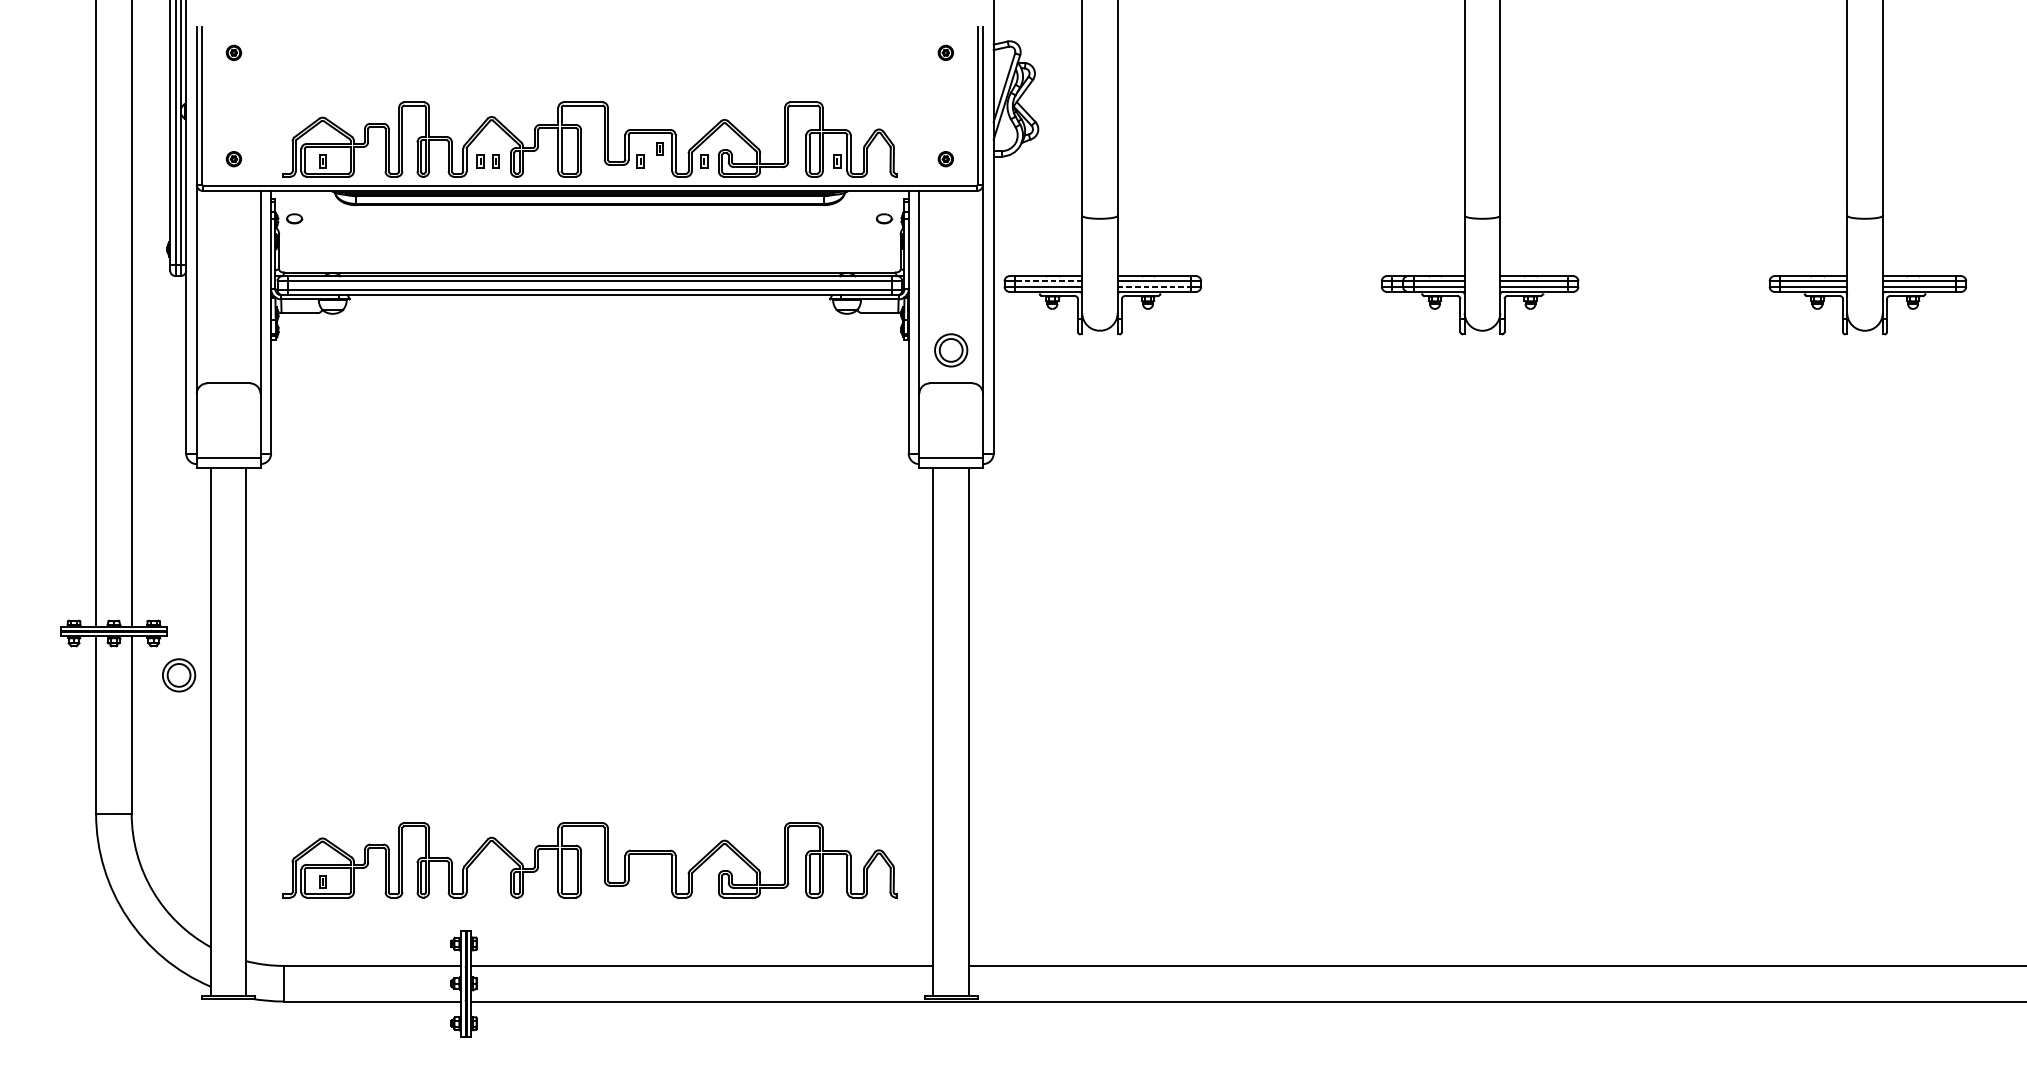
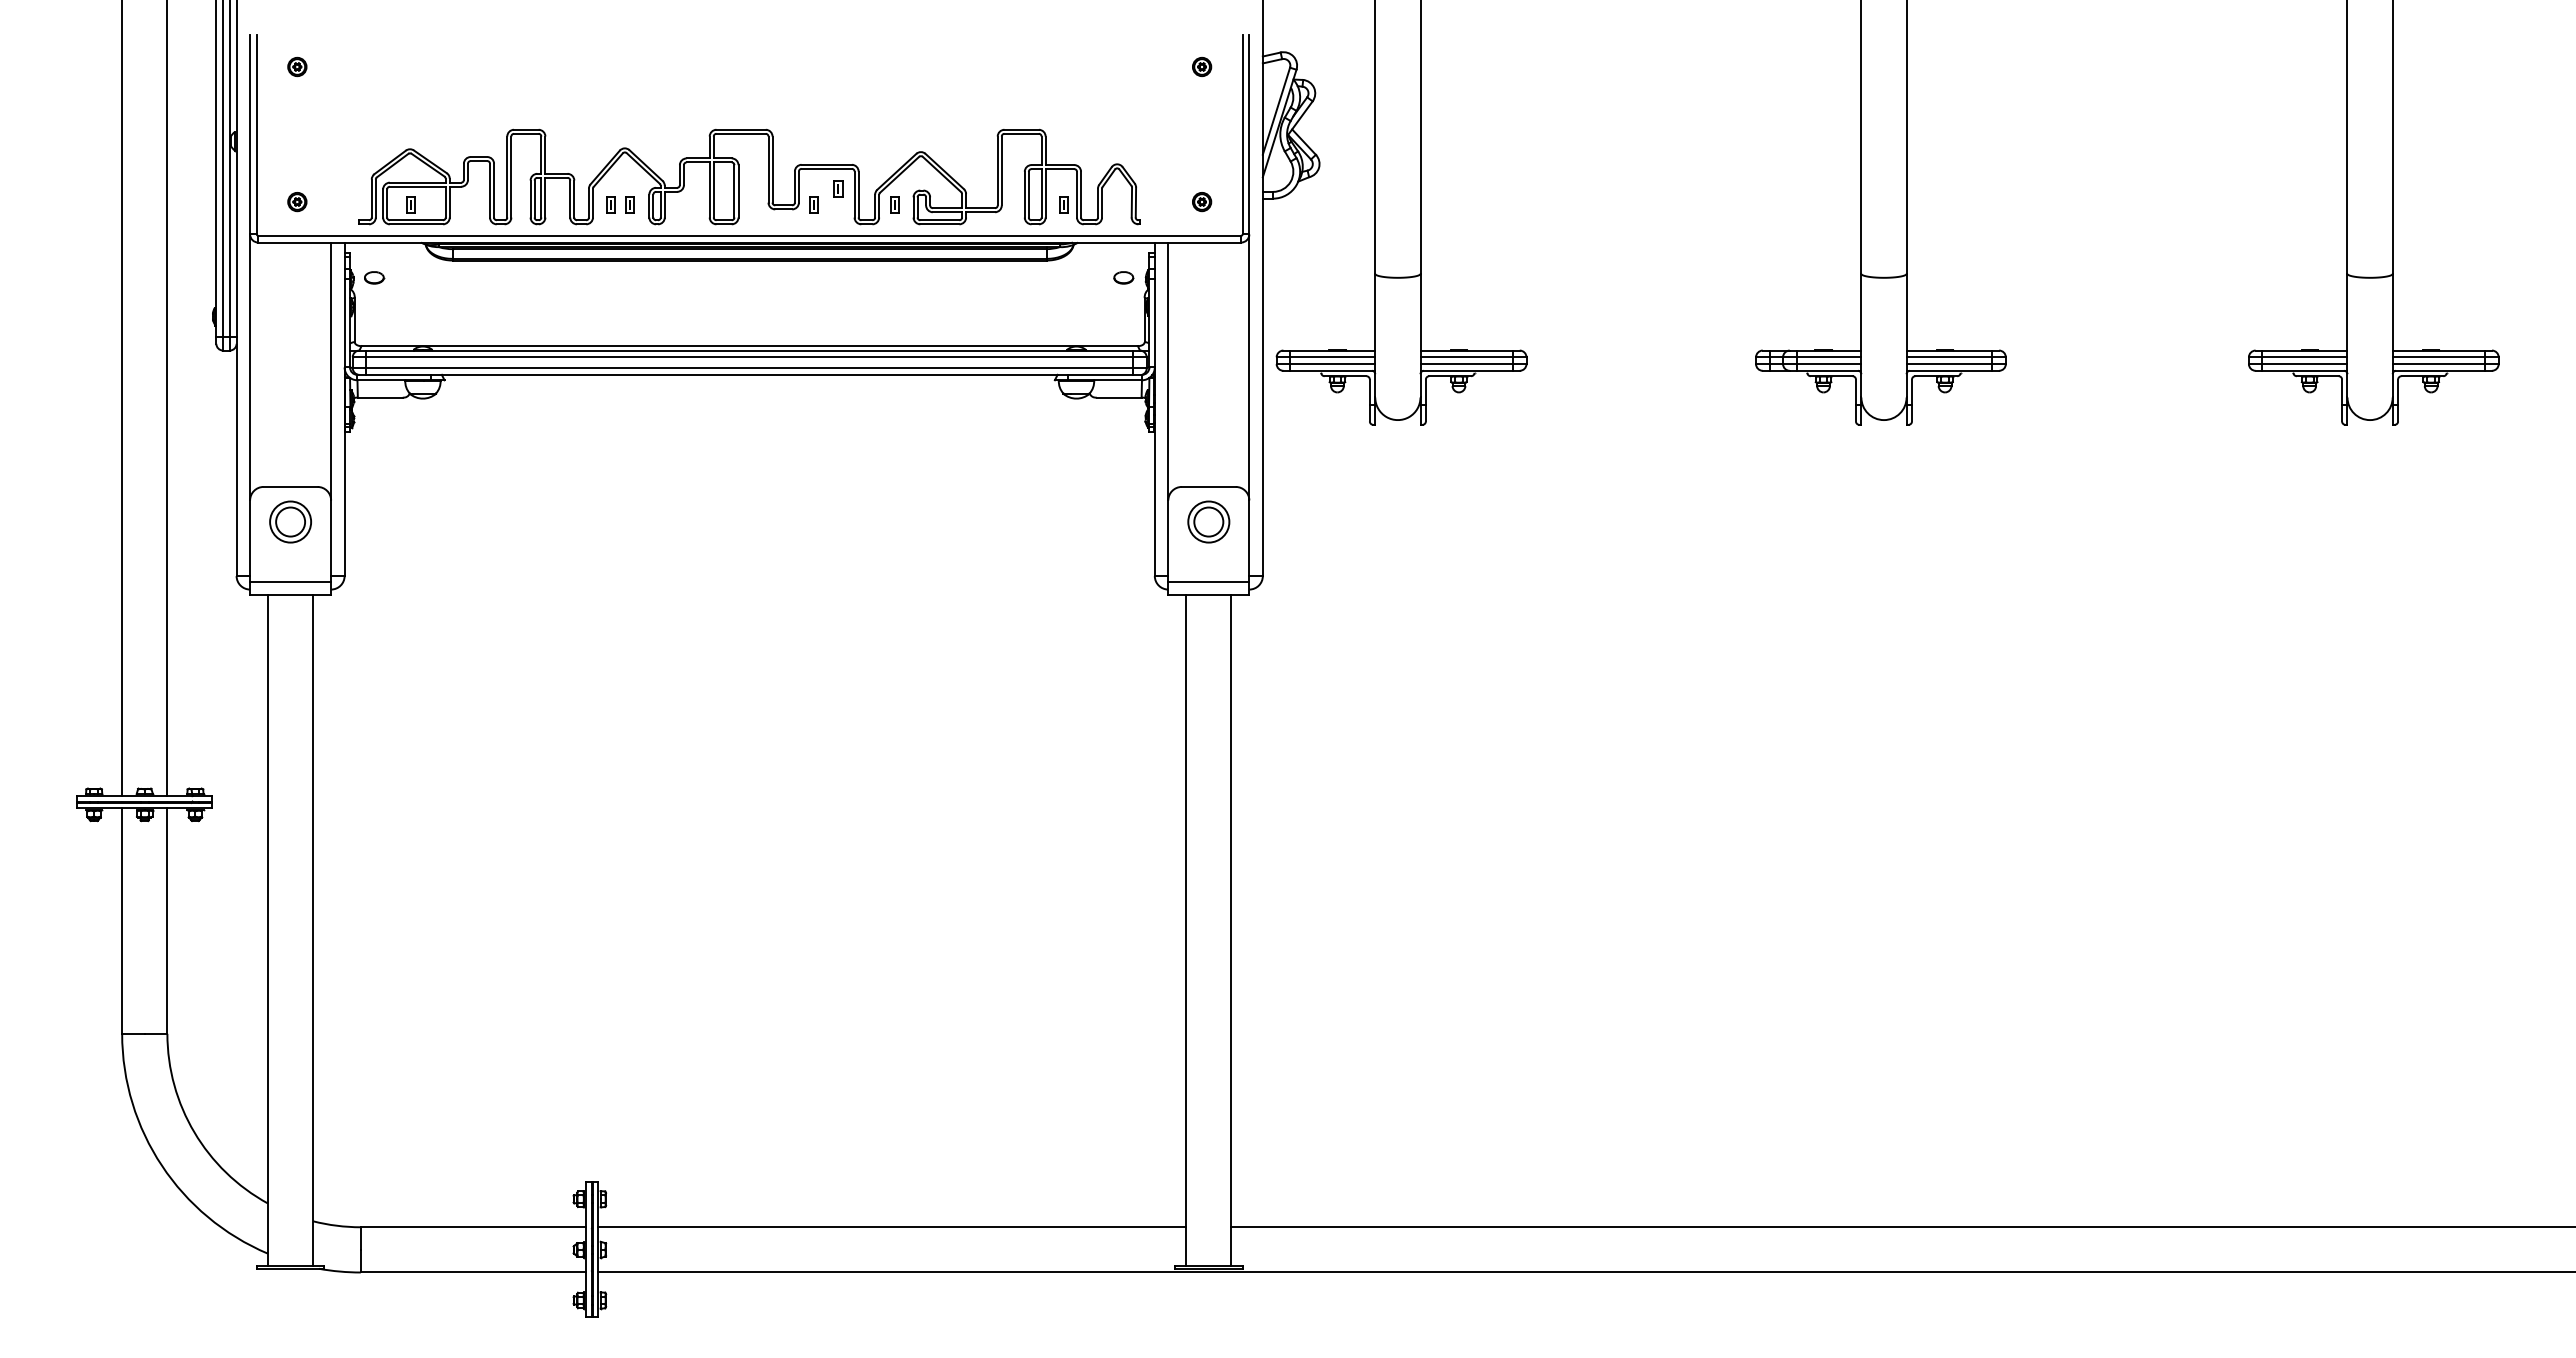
line: (1048, 281) -> (1332, 357), dashed -> solid
line: (1154, 287) -> (1467, 364), dashed -> solid
part: (950, 349) -> (1208, 521), moved
part: (178, 674) -> (290, 521), moved
part: (581, 859) -> (739, 1092), removed

